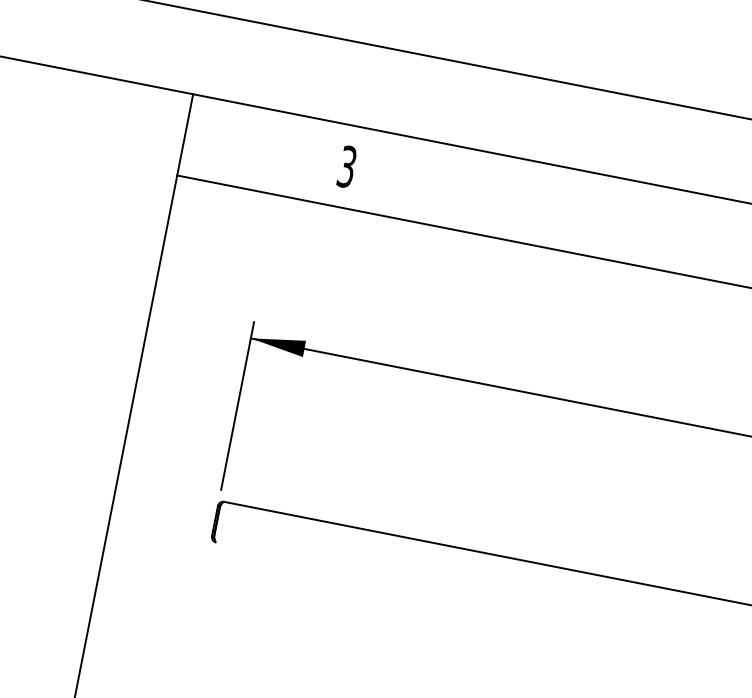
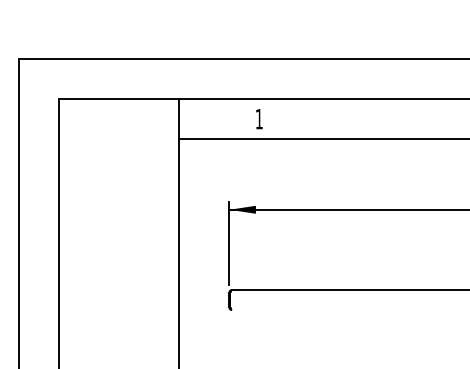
text: (345, 165) -> (258, 118), 3 -> 1

